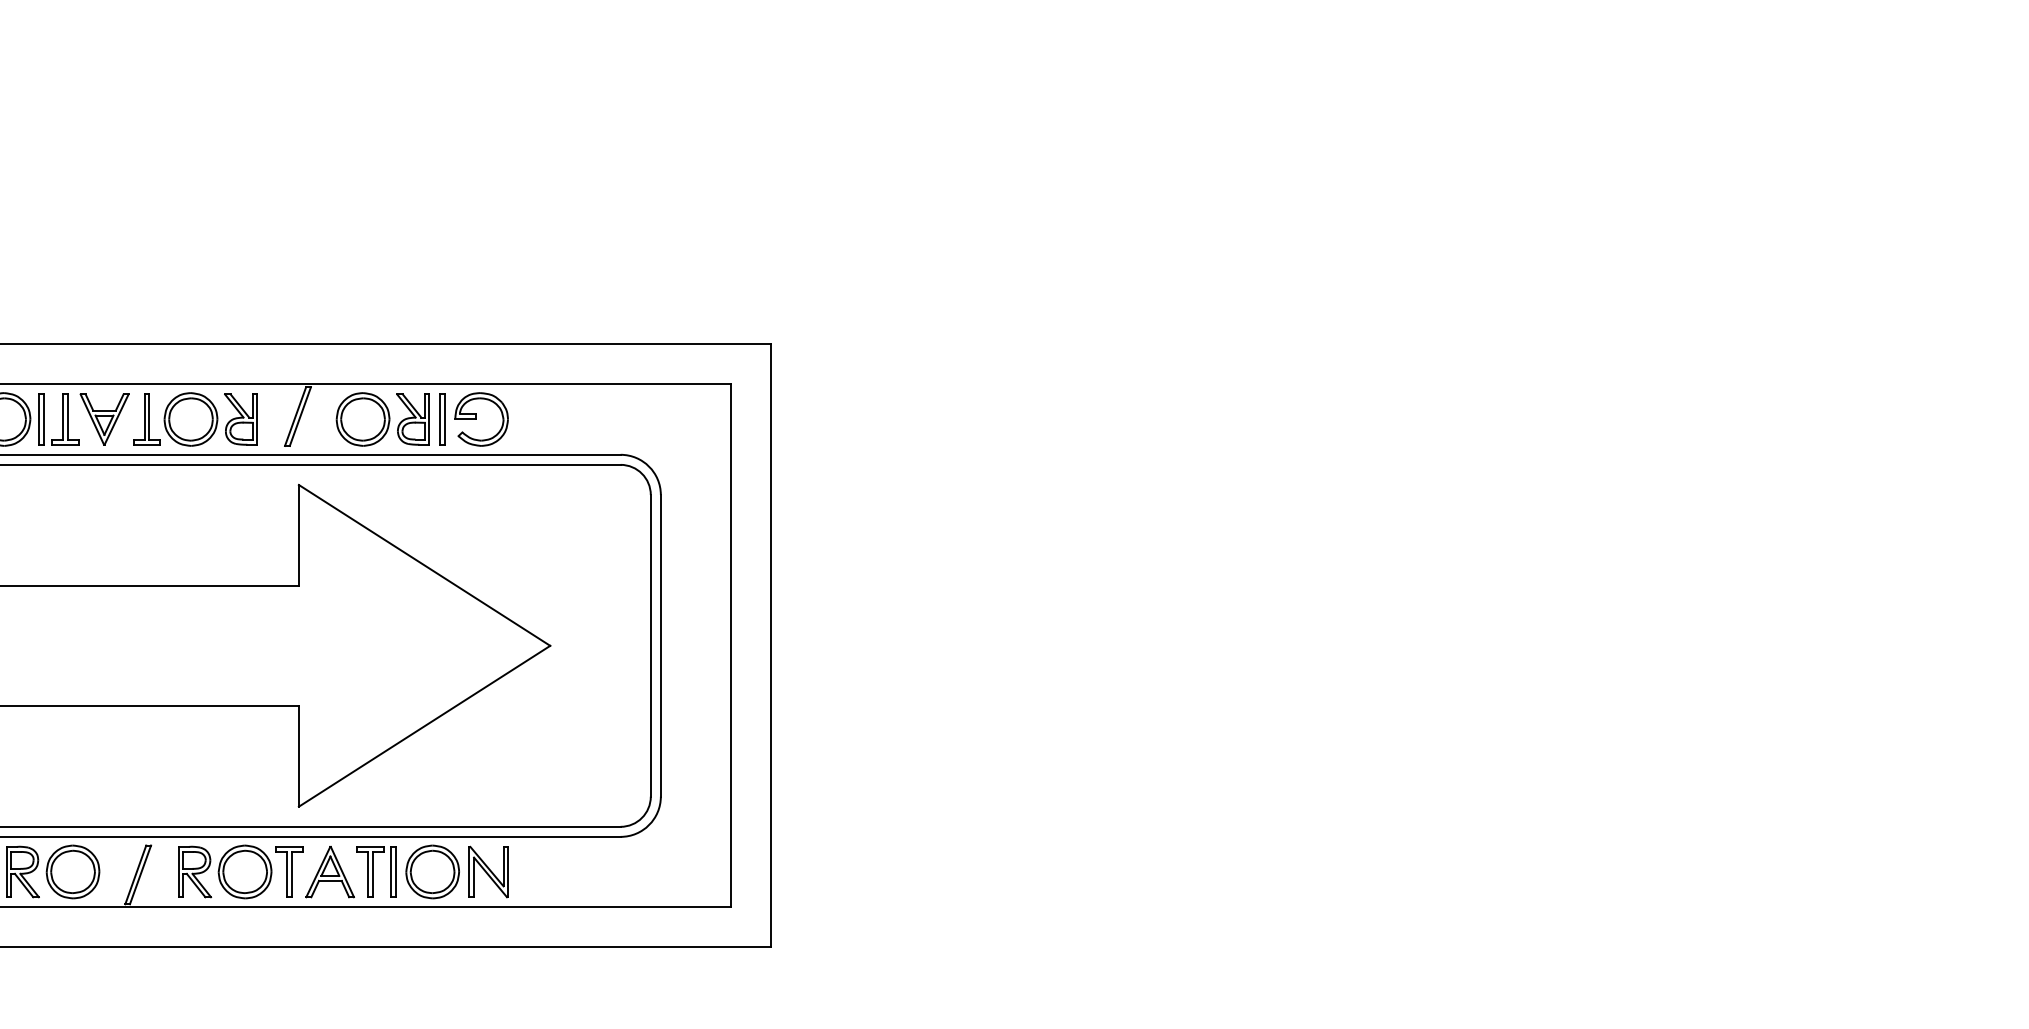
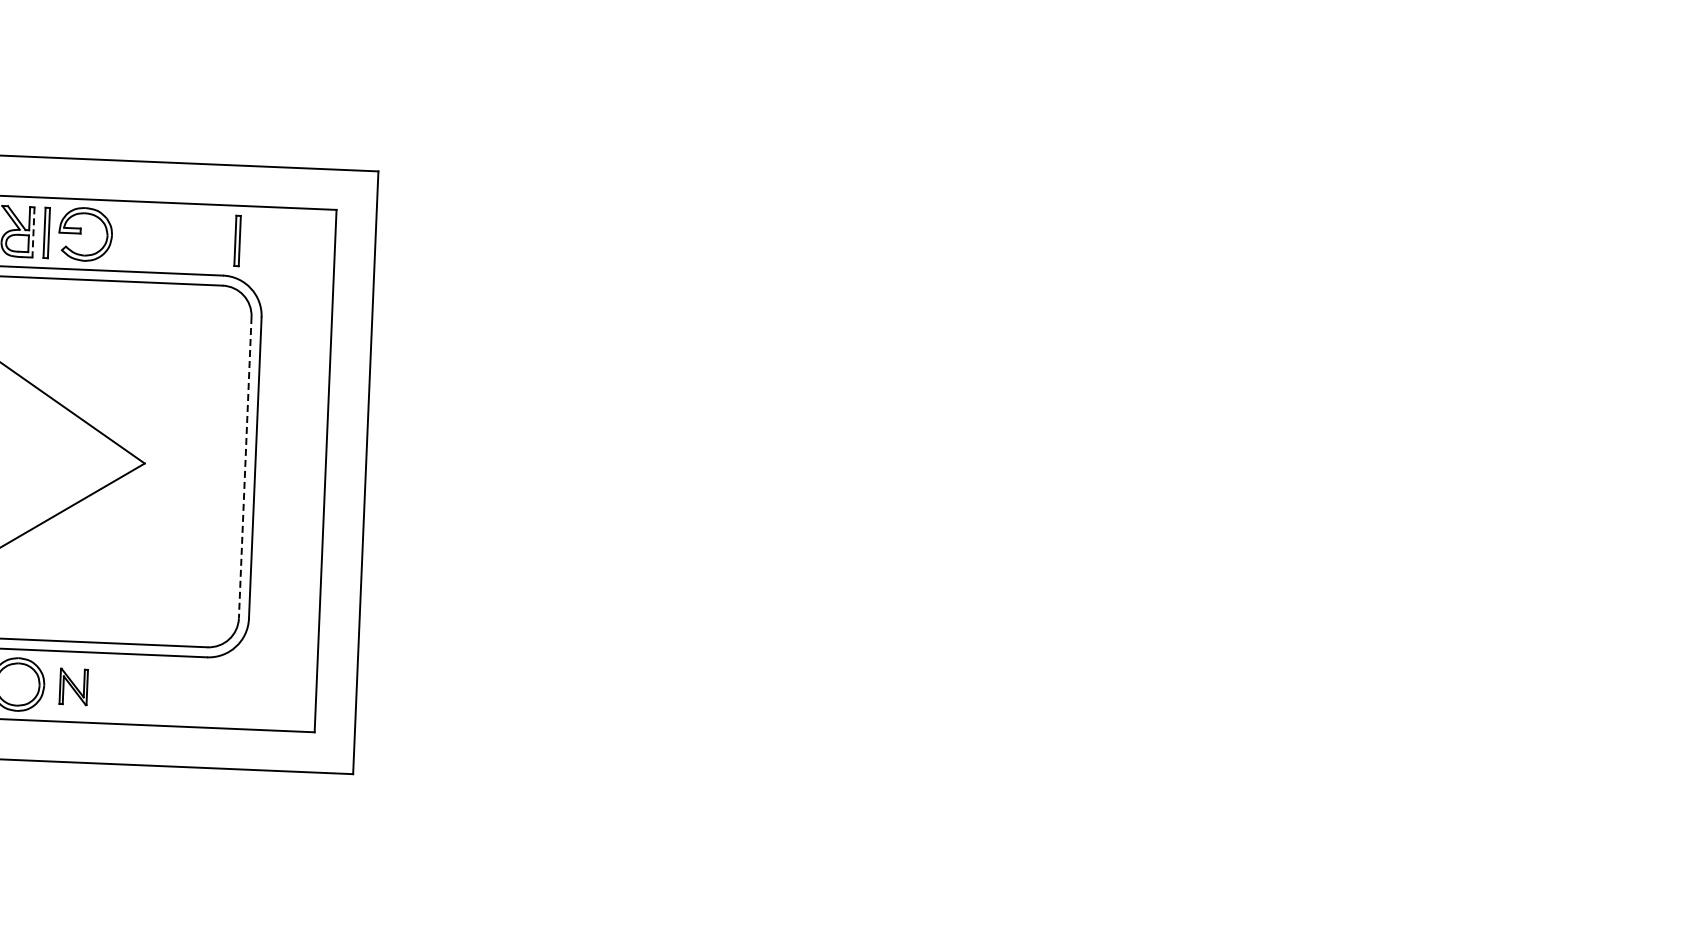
part: (633, 419) -> (237, 240), added
line: (429, 420) -> (33, 233), solid -> dashed
line: (650, 645) -> (244, 467), solid -> dashed
part: (488, 871) -> (73, 686), size x0.7

